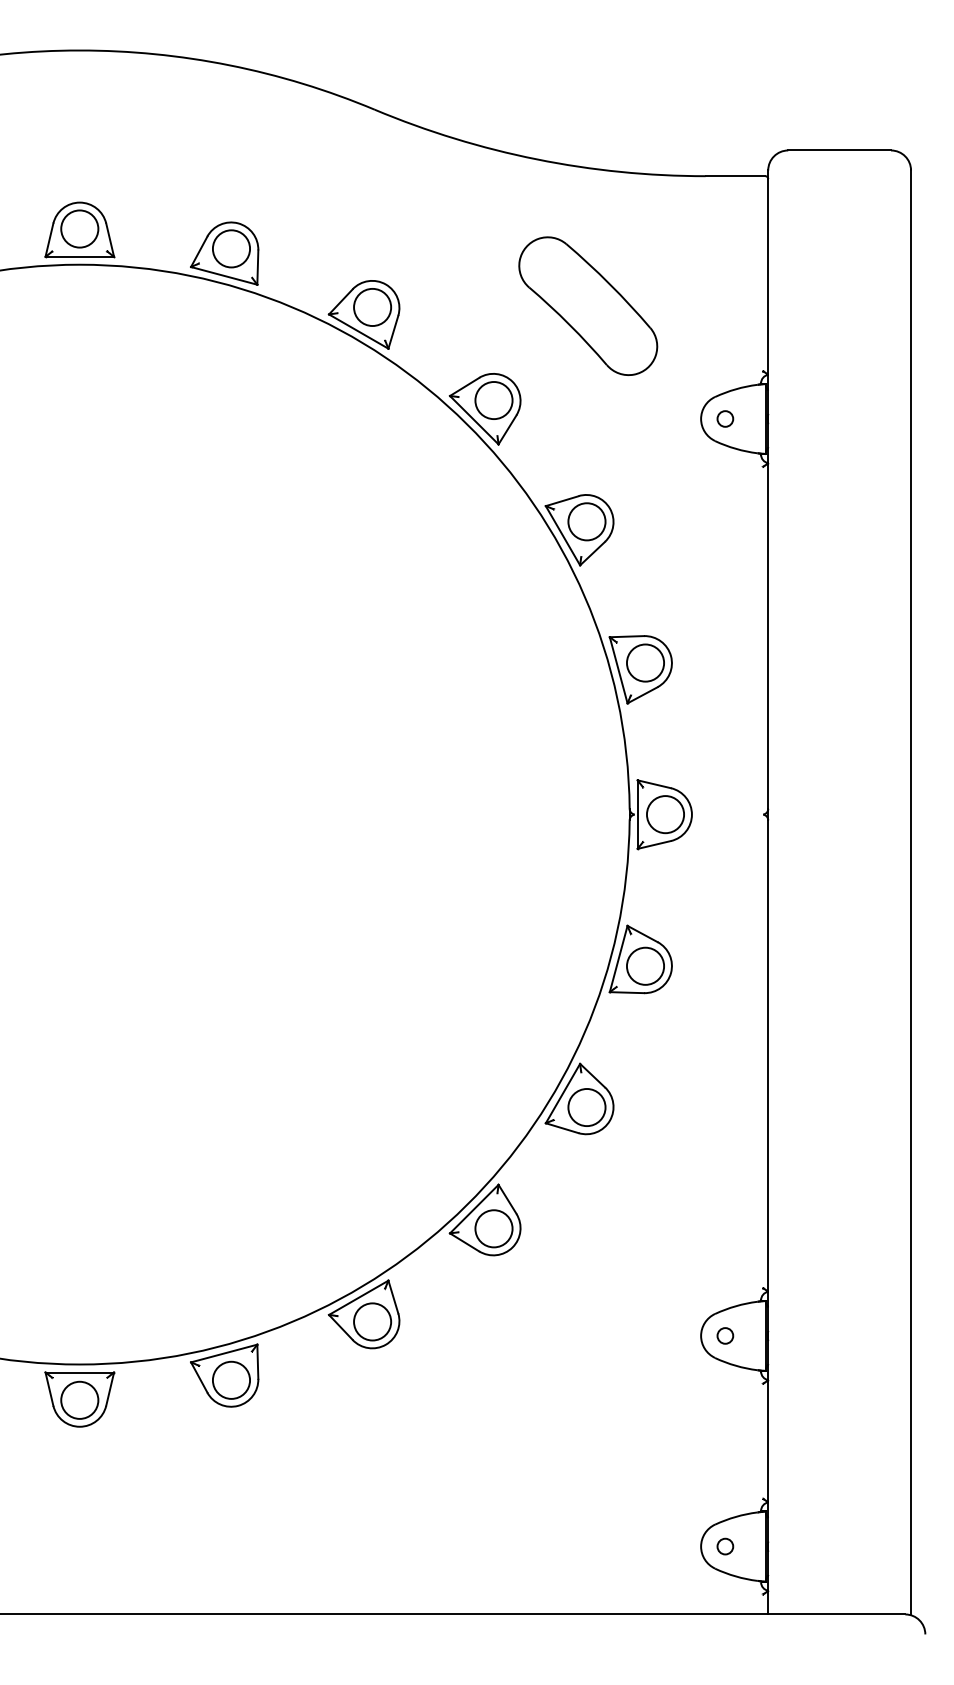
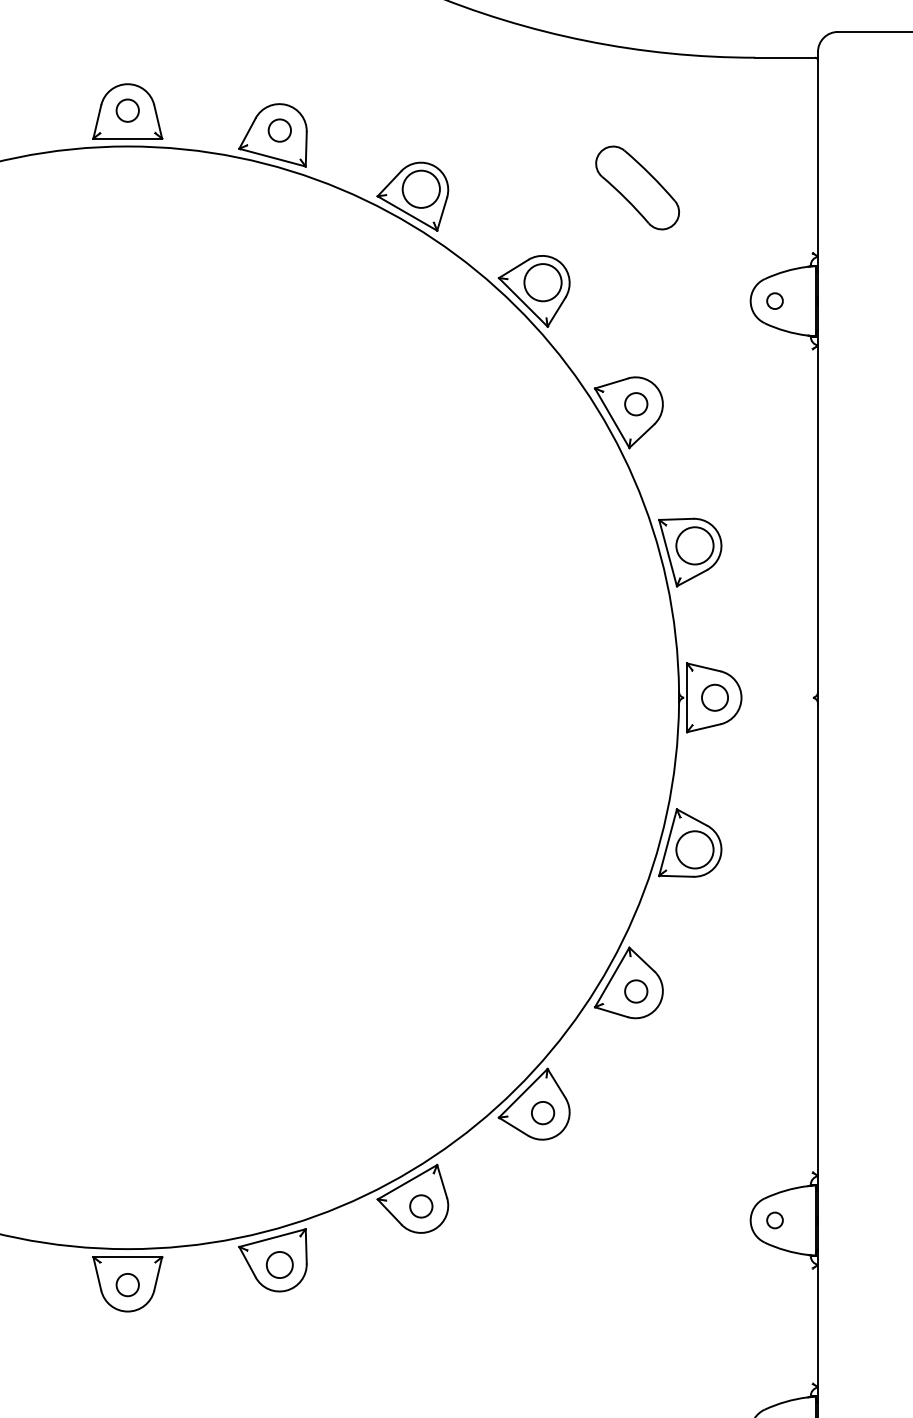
circle: (79, 228) -> (127, 110), size x0.6
circle: (231, 248) -> (279, 130), size x0.6
part: (588, 305) -> (637, 187), size x0.6
circle: (586, 521) -> (635, 403), size x0.6
circle: (665, 814) -> (714, 697), size x0.7
circle: (586, 1107) -> (635, 991), size x0.6
circle: (493, 1228) -> (542, 1112), size x0.6
circle: (372, 1321) -> (421, 1206), size x0.6
circle: (231, 1379) -> (279, 1264), size x0.7
circle: (79, 1399) -> (127, 1284), size x0.6

